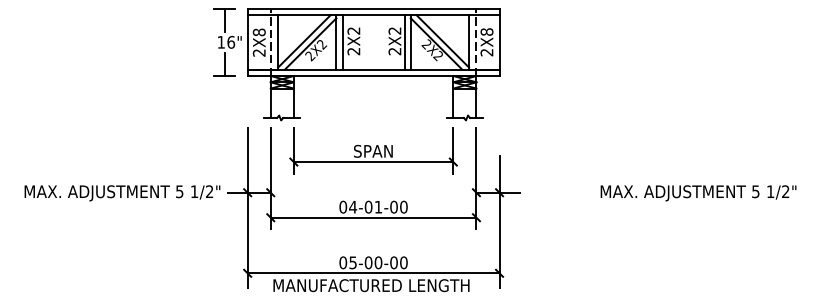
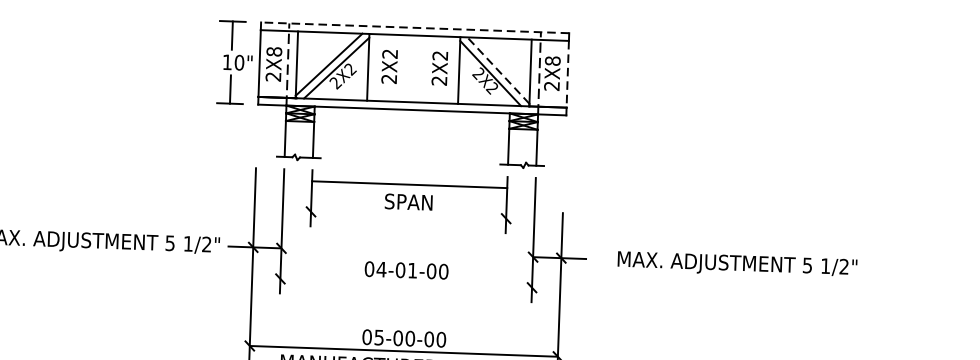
line: (373, 8) -> (415, 27), solid -> dashed
text: (231, 41) -> (239, 61), 16" -> 10"
line: (442, 41) -> (498, 70), solid -> dashed
line: (342, 42) -> (375, 67), removed
line: (404, 42) -> (451, 70), removed
line: (499, 42) -> (567, 74), solid -> dashed
line: (373, 162) -> (409, 185), moved
text: (698, 193) -> (737, 265), moved
line: (373, 217) -> (406, 283), removed

